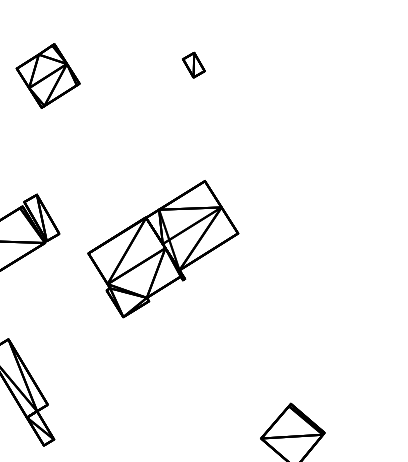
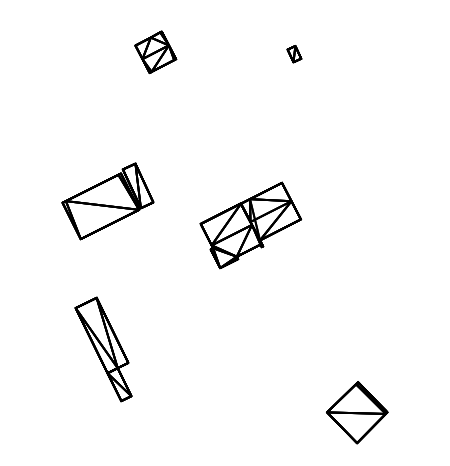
part: (193, 64) -> (294, 53), size x0.7
part: (47, 75) -> (155, 51), size x0.7
part: (163, 249) -> (250, 225), size x0.7

